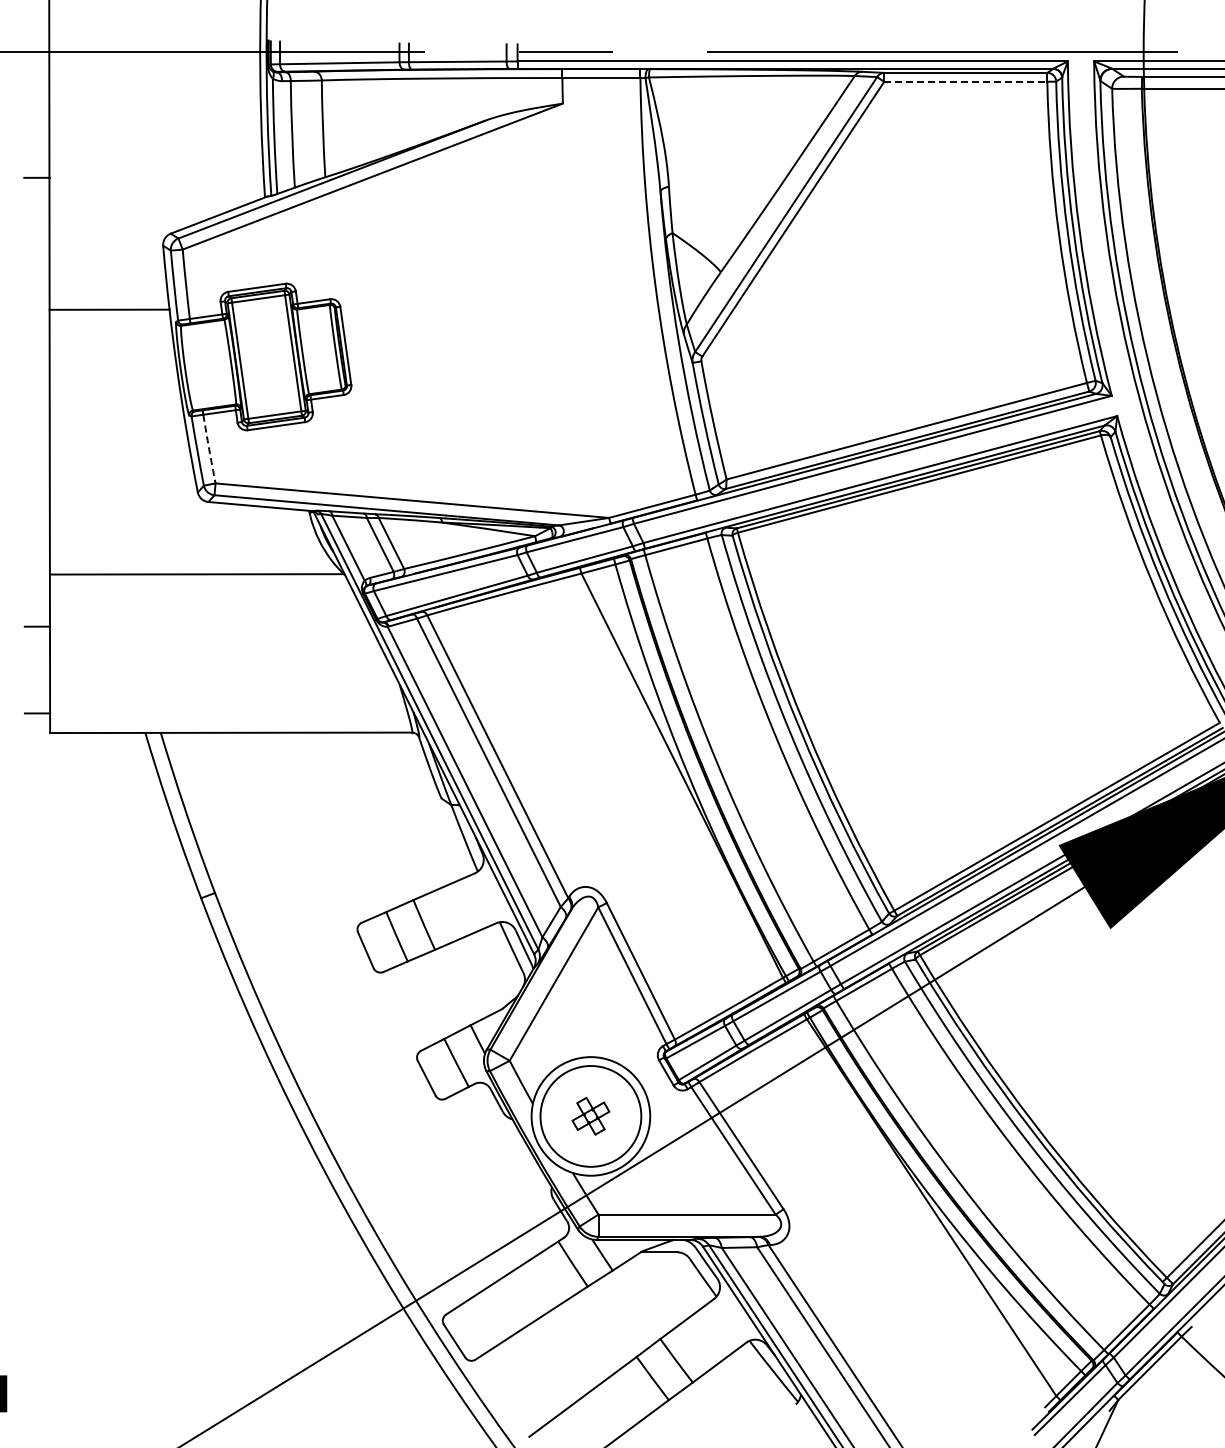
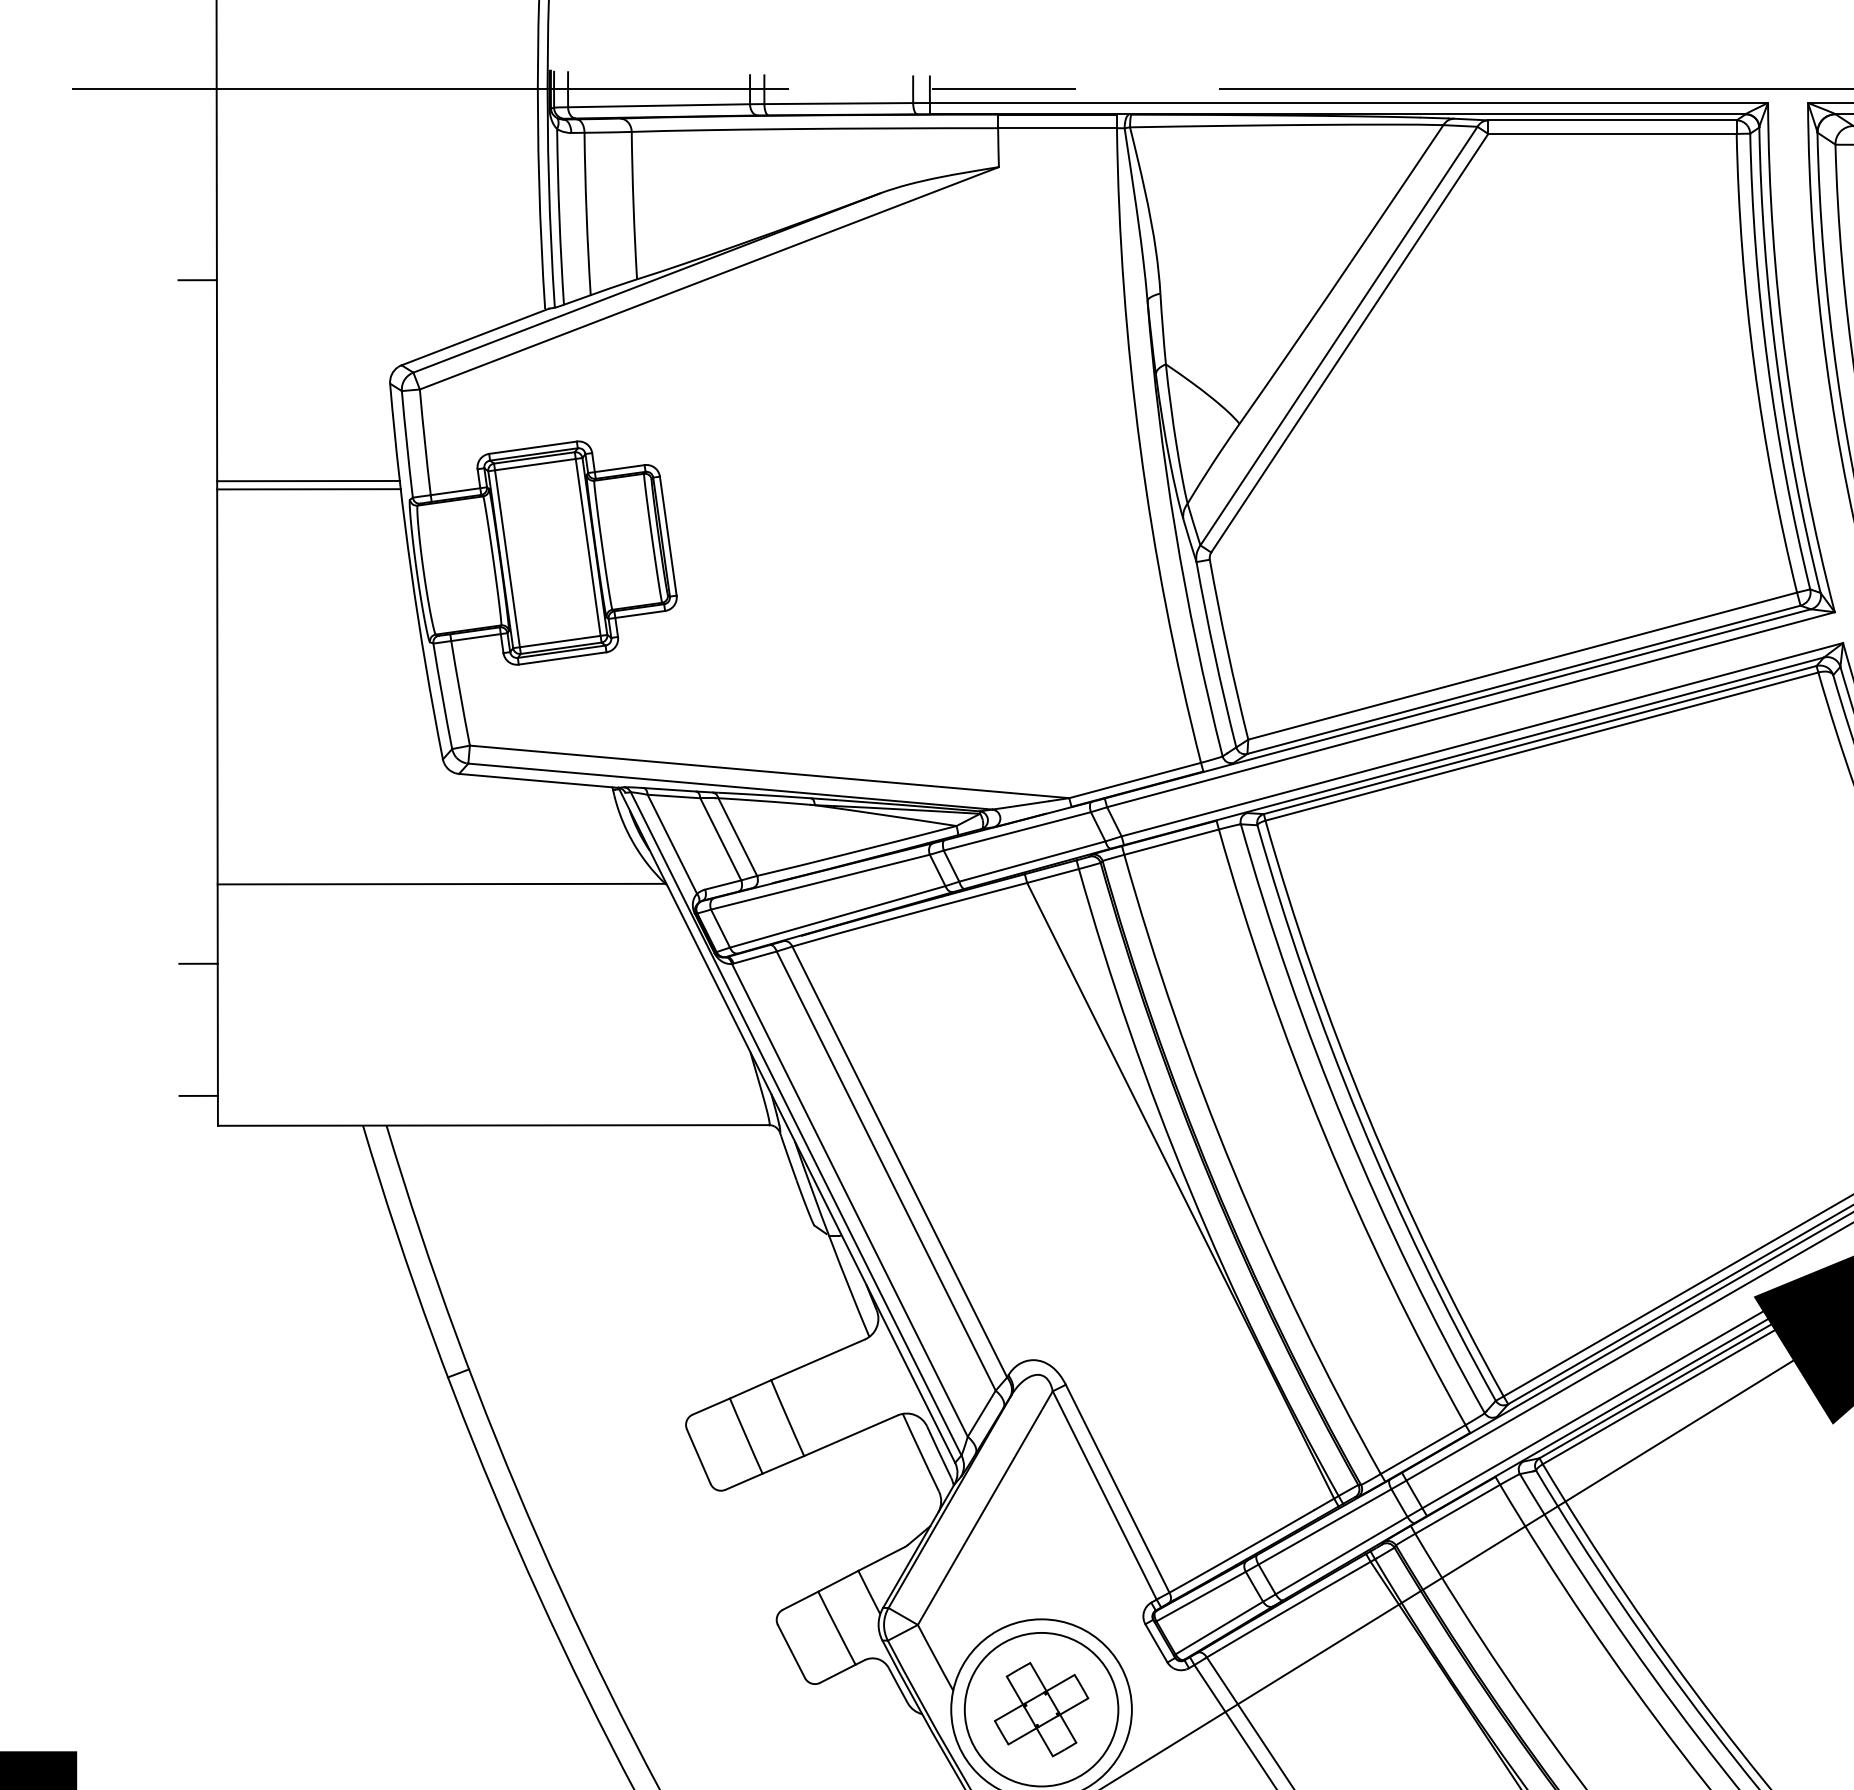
line: (965, 81) -> (1612, 133), dashed -> solid
line: (109, 315) -> (308, 489), added
arc: (209, 449) -> (460, 693), dashed -> solid
part: (590, 1115) -> (1040, 1708), size x1.67

